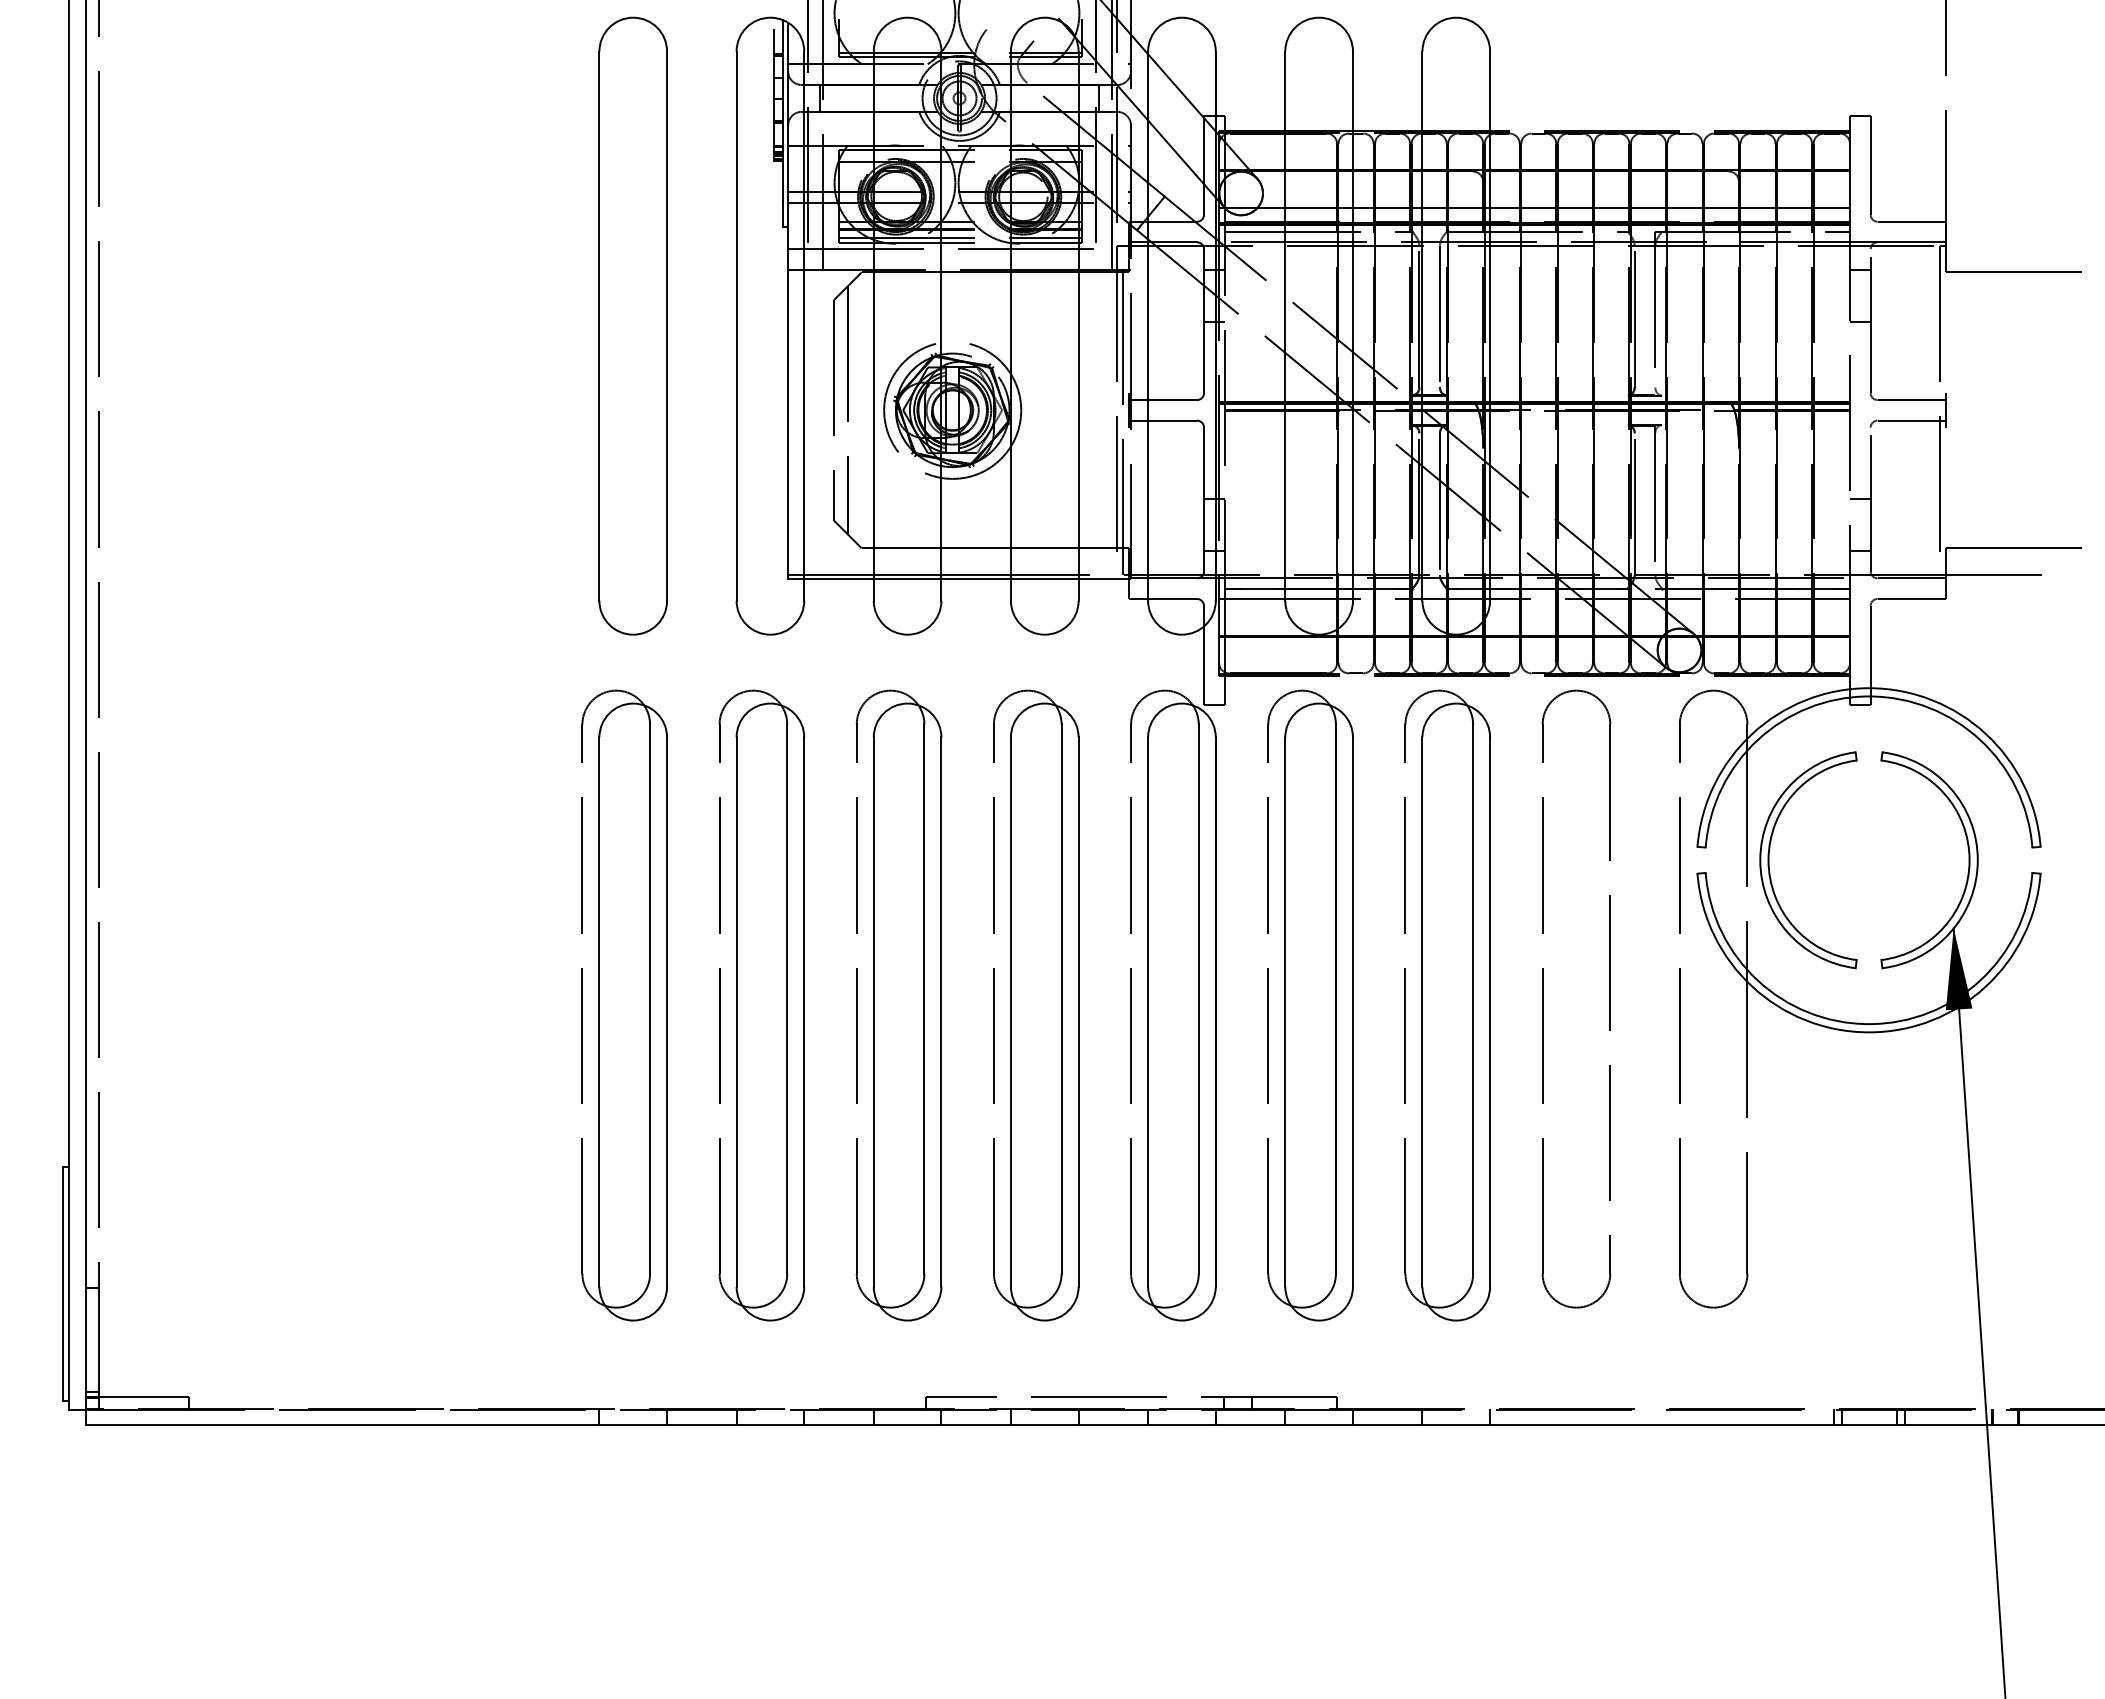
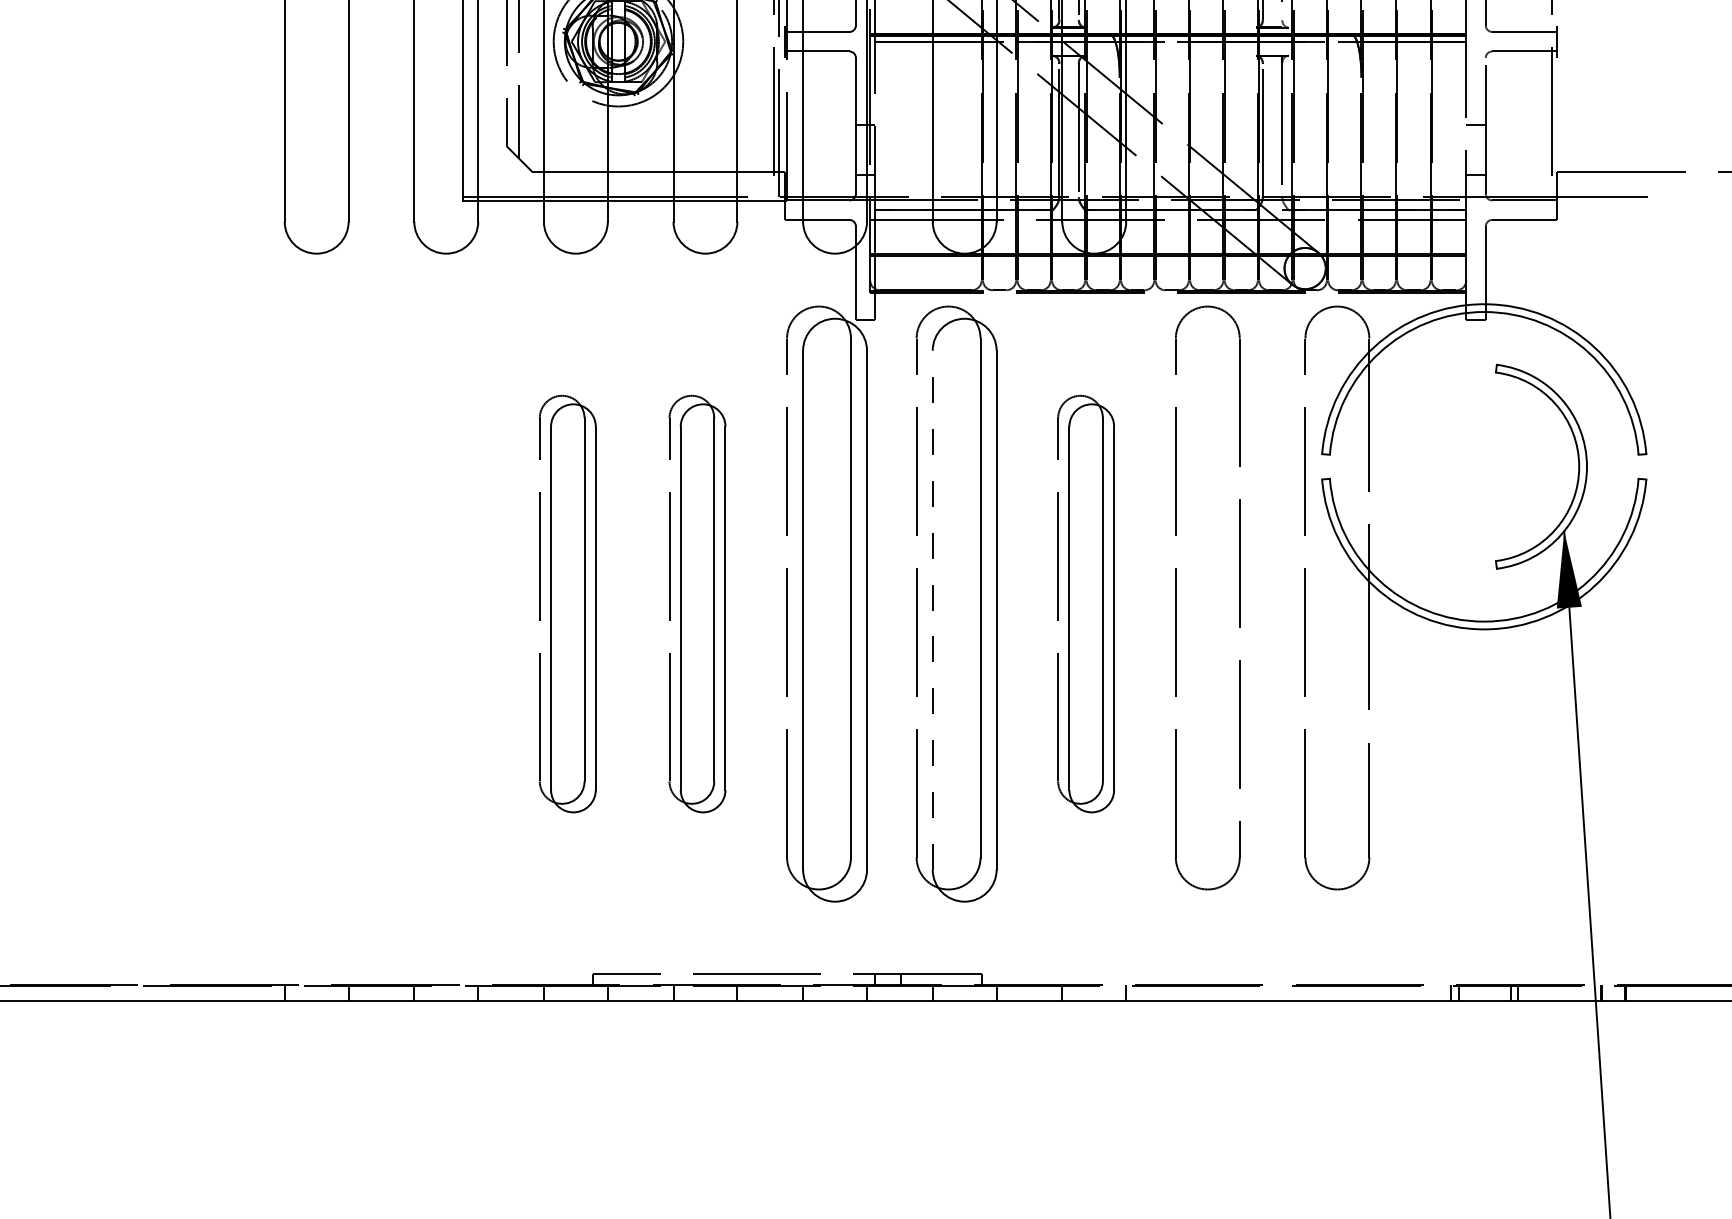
part: (1769, 860) -> (1390, 467), removed
part: (624, 1005) -> (308, 604), removed
part: (761, 1005) -> (437, 604), removed
part: (898, 1005) -> (567, 604), size x0.7
part: (1036, 1005) -> (697, 604), size x0.7
part: (1447, 1005) -> (1085, 604), size x0.7
line: (1285, 1012) -> (932, 610), solid -> dashed

